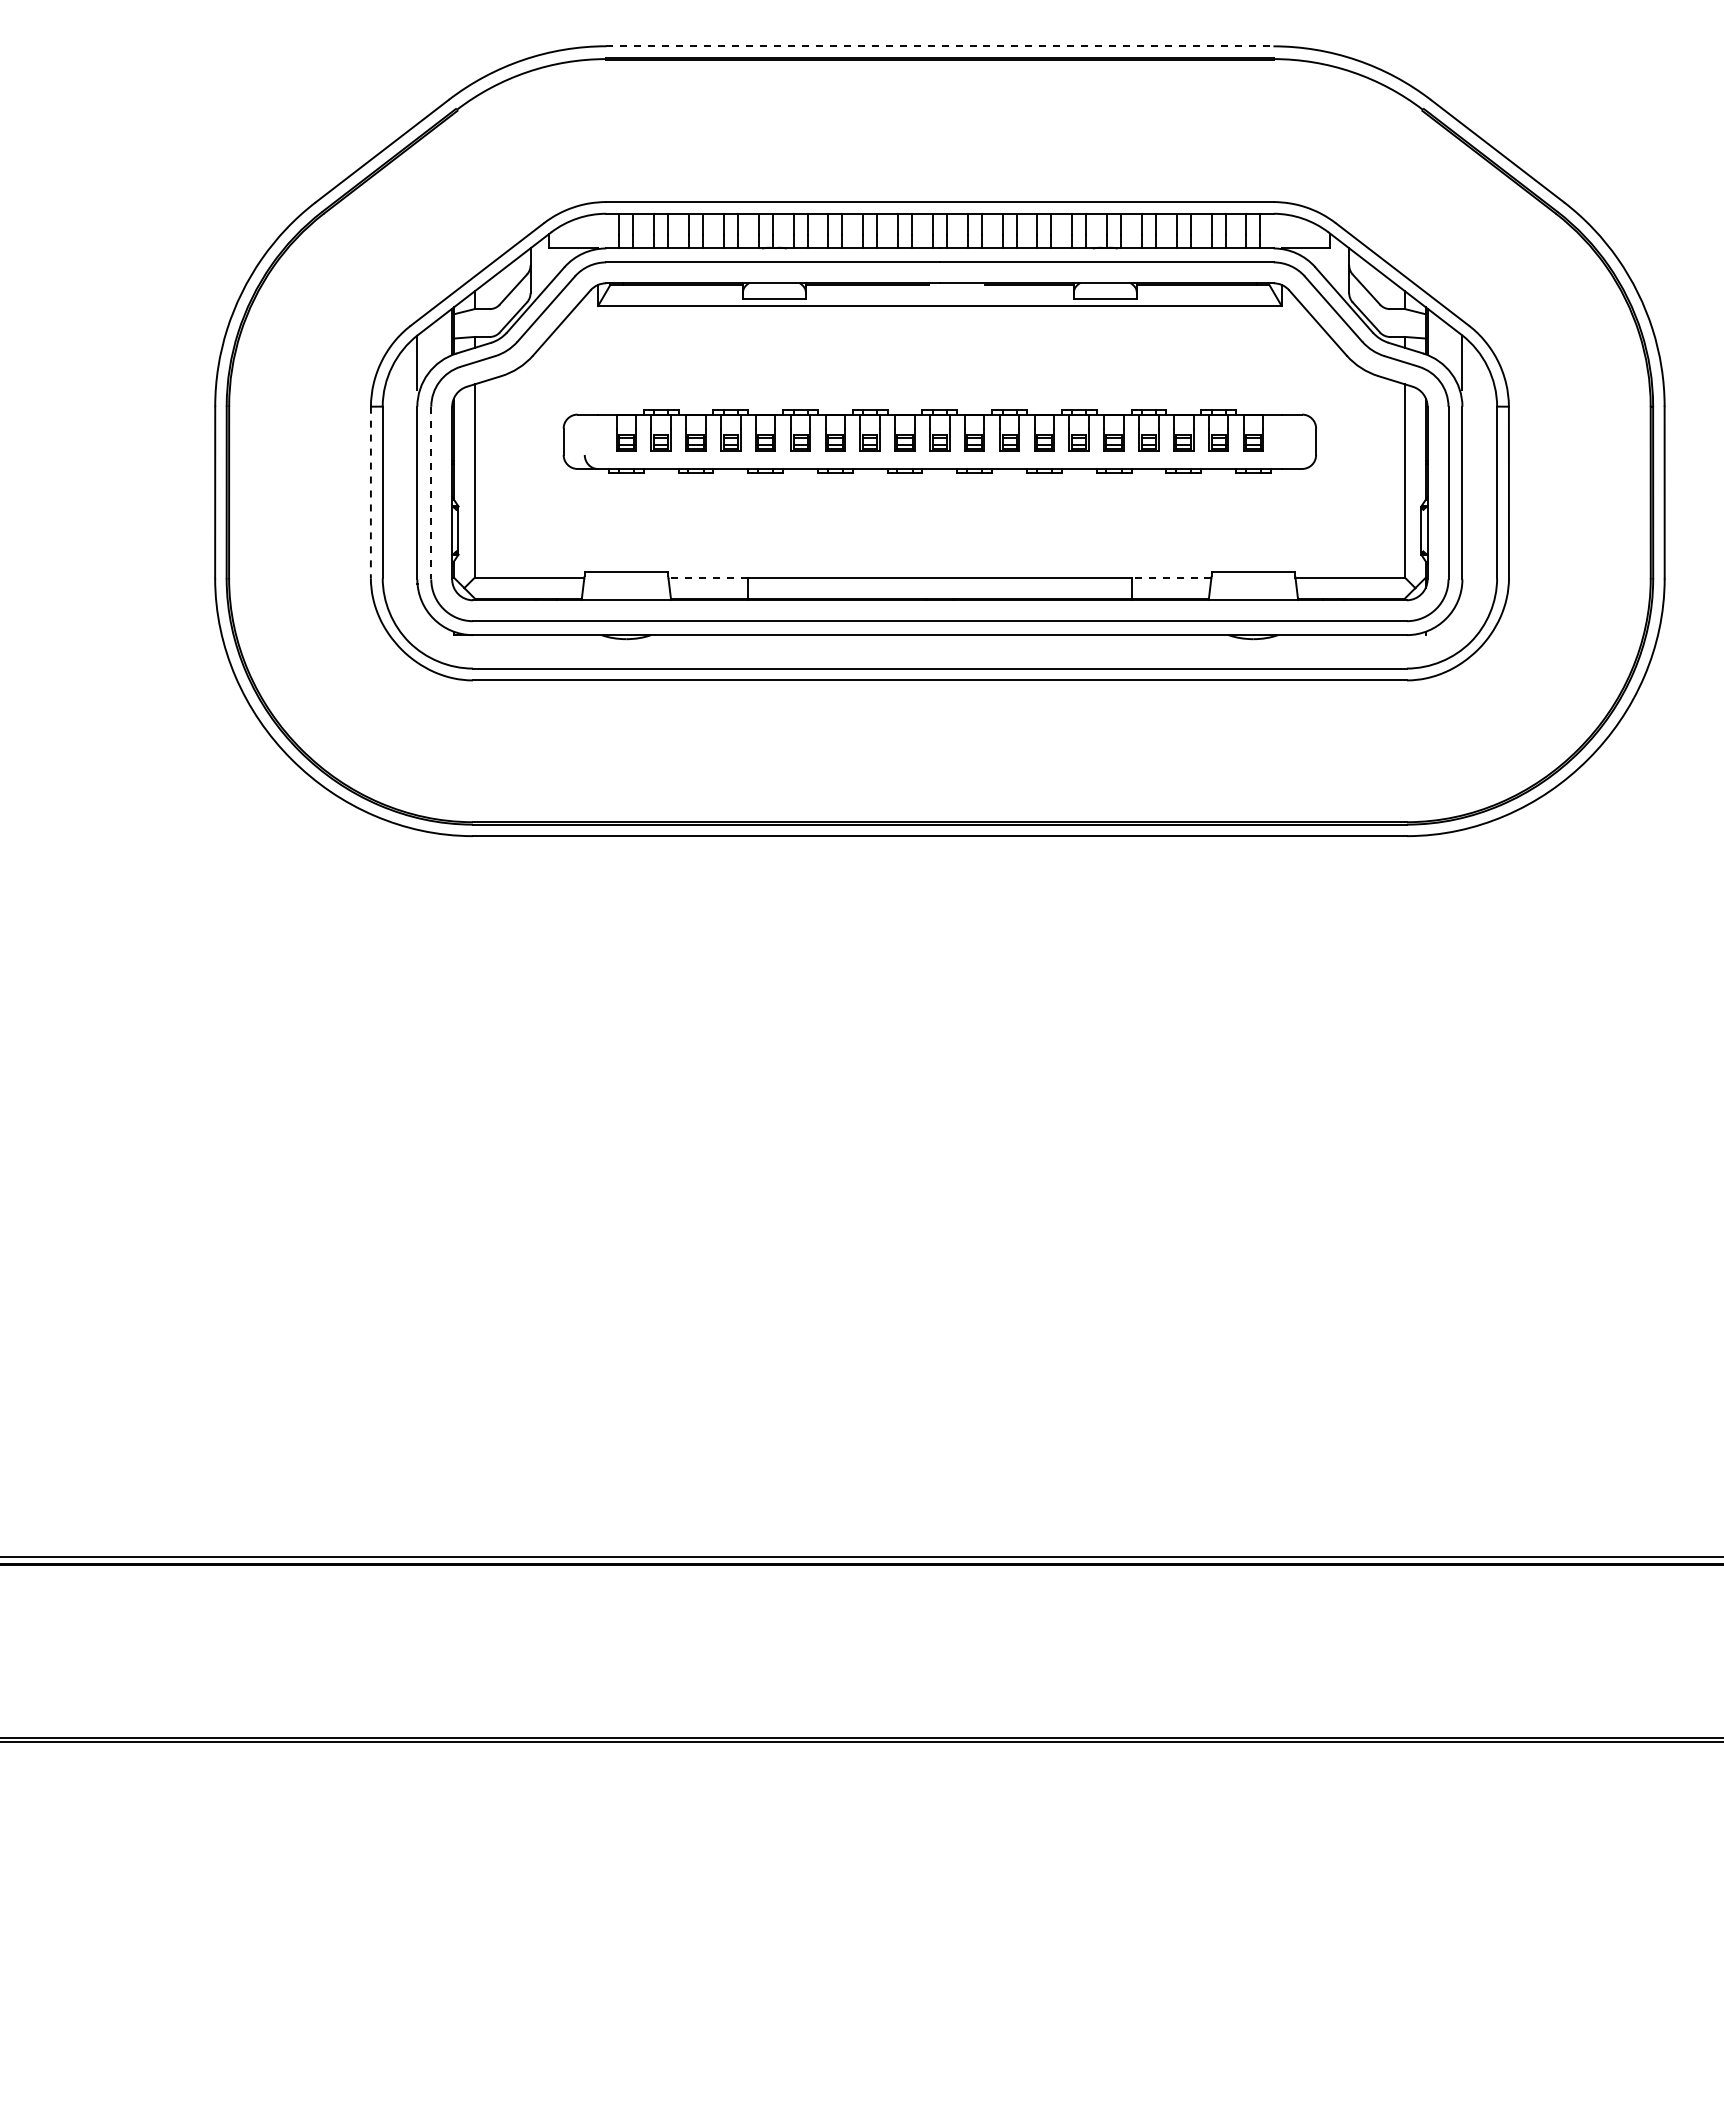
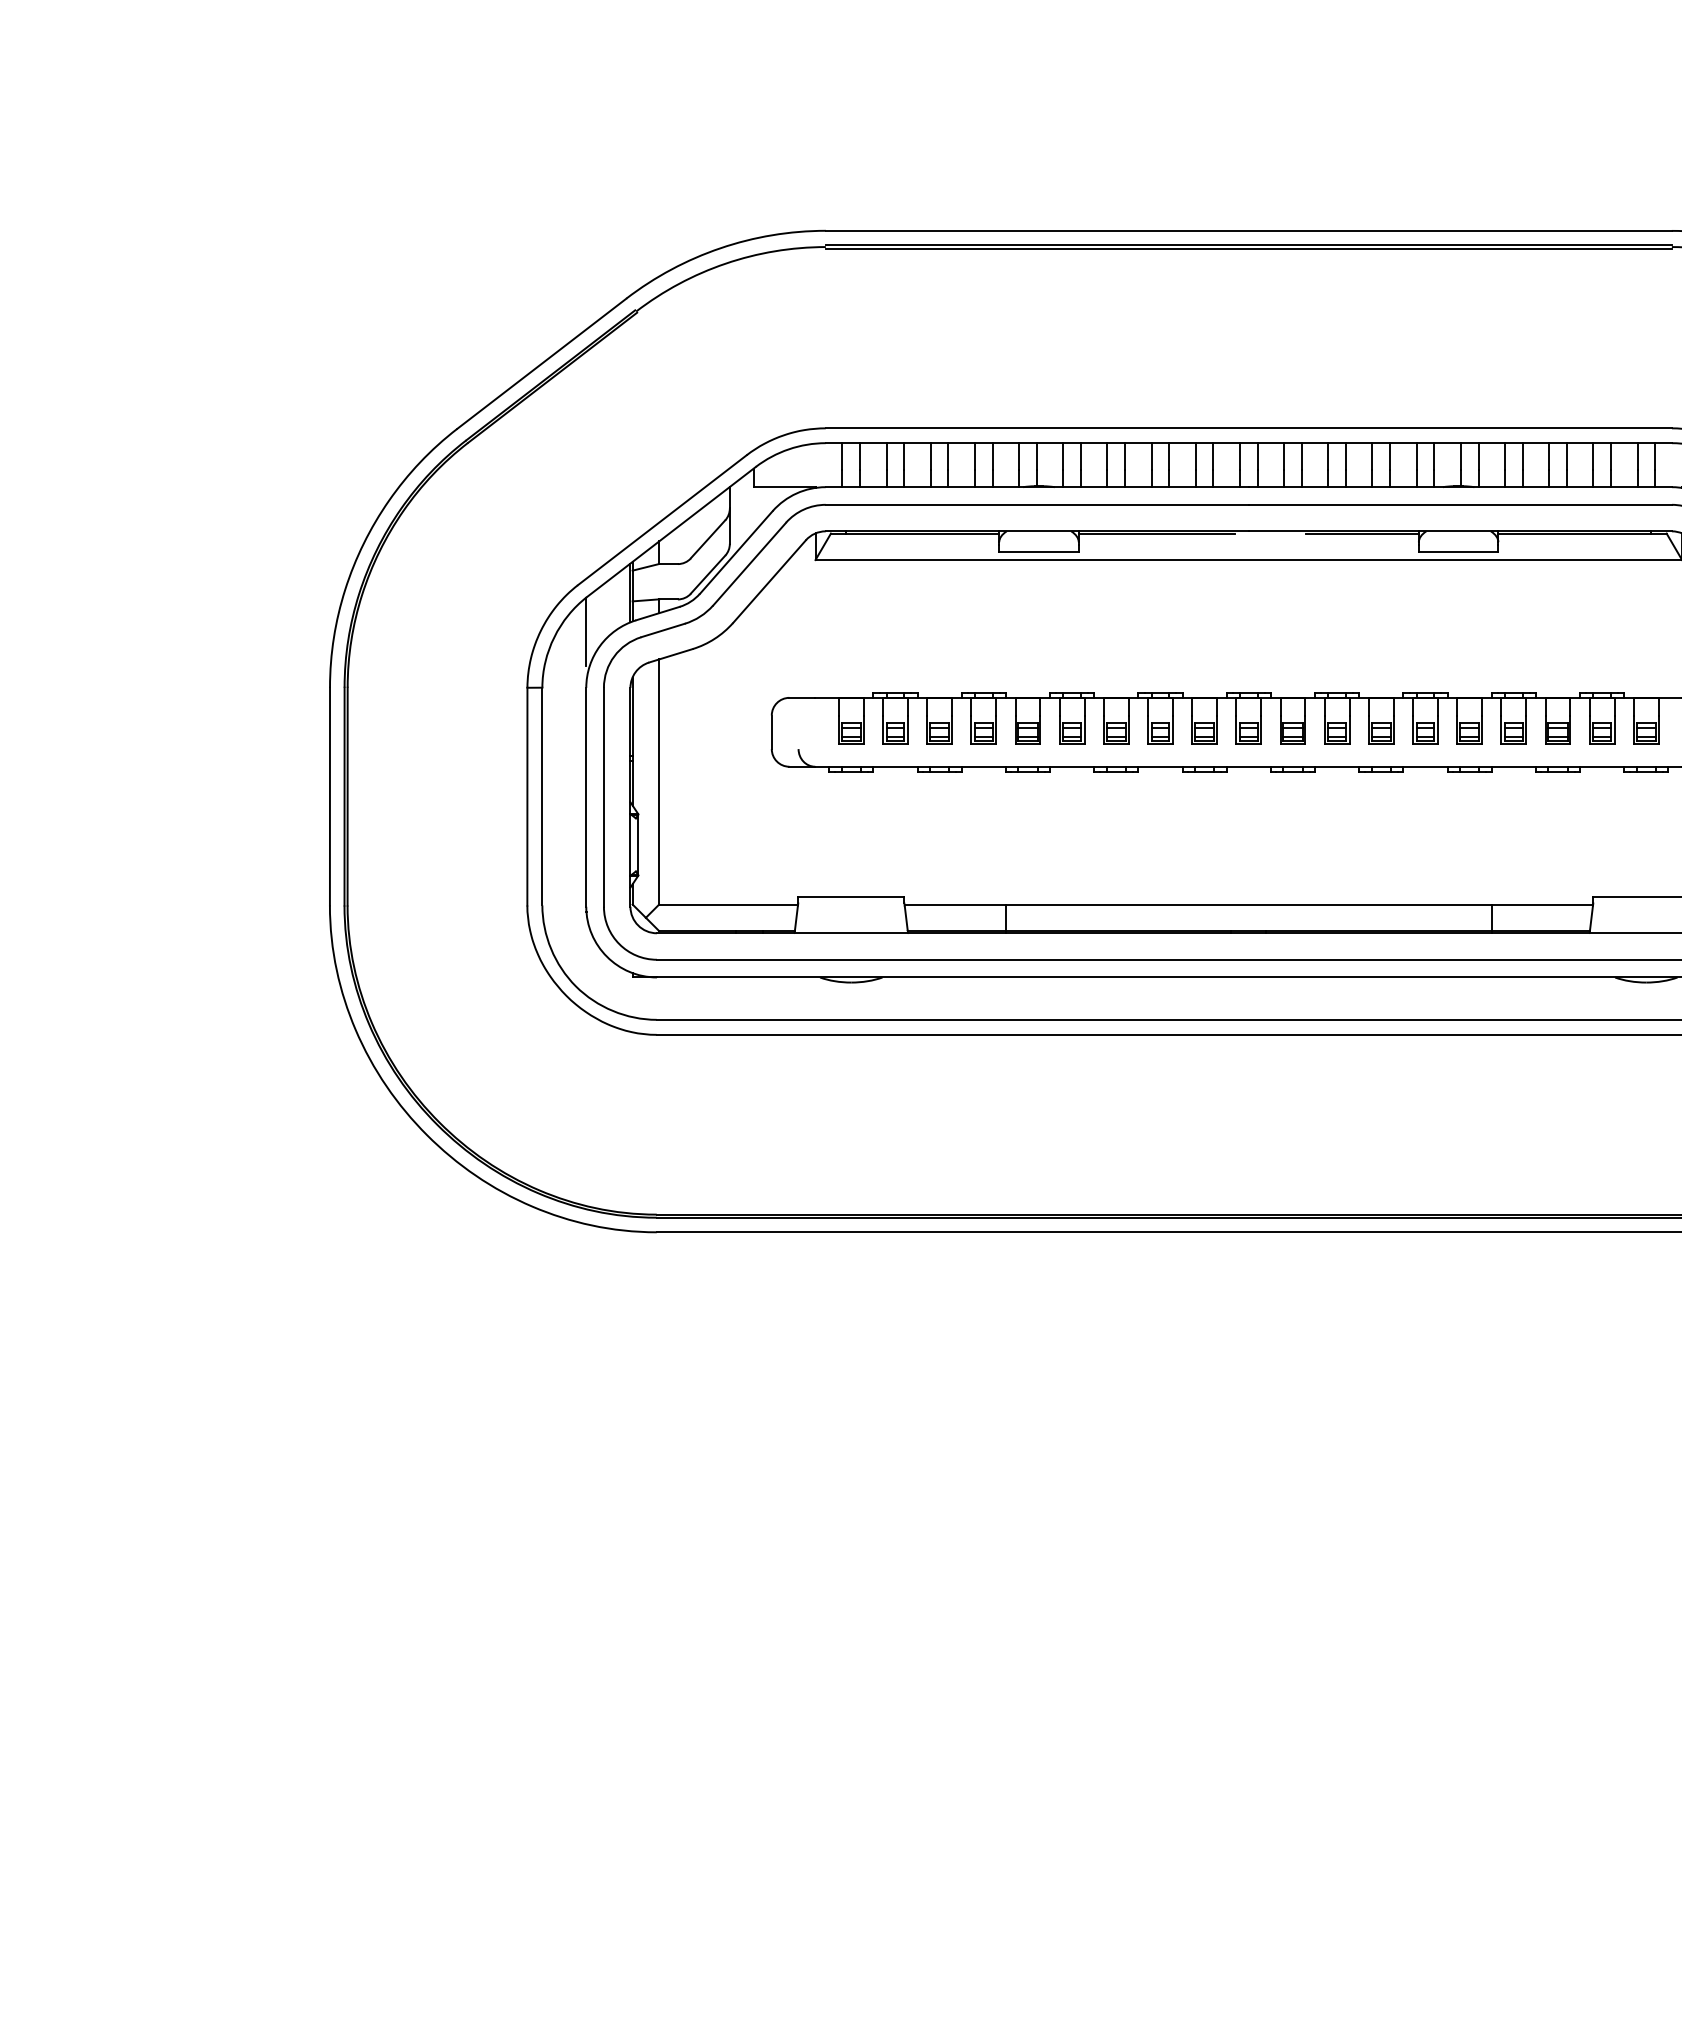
line: (939, 46) -> (1248, 231), dashed -> solid
line: (370, 492) -> (526, 796), dashed -> solid
line: (431, 493) -> (604, 797), dashed -> solid
line: (708, 577) -> (955, 904), dashed -> solid
line: (1171, 577) -> (1542, 904), dashed -> solid

